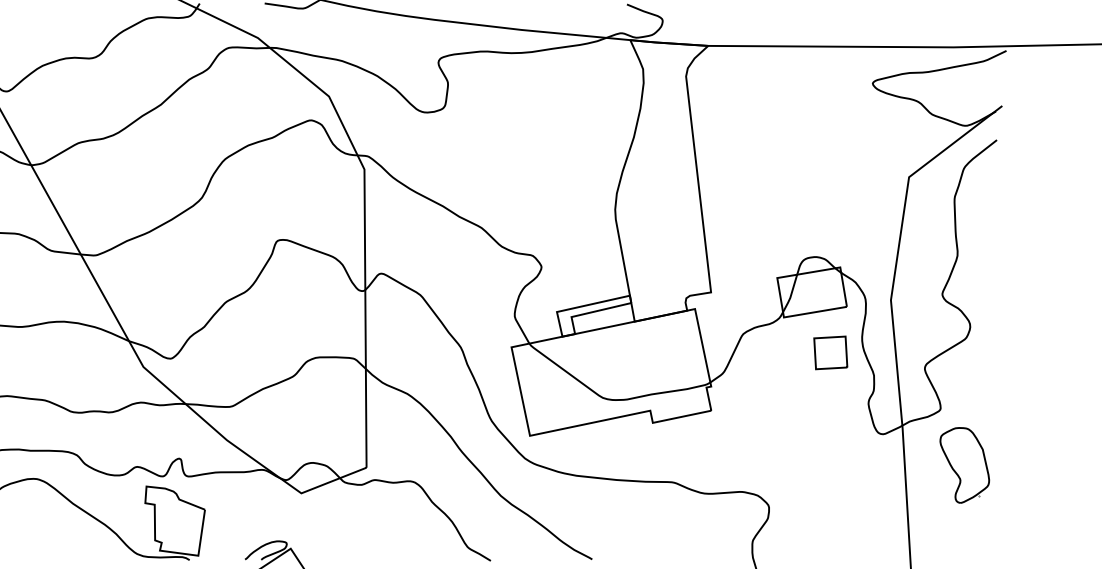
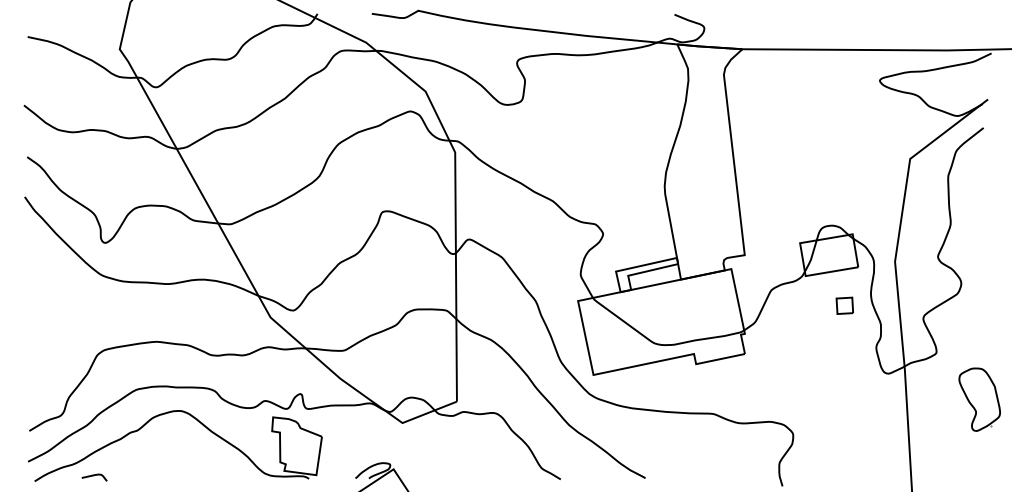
part: (830, 352) -> (844, 305), size x0.6
part: (964, 465) -> (979, 399), moved

